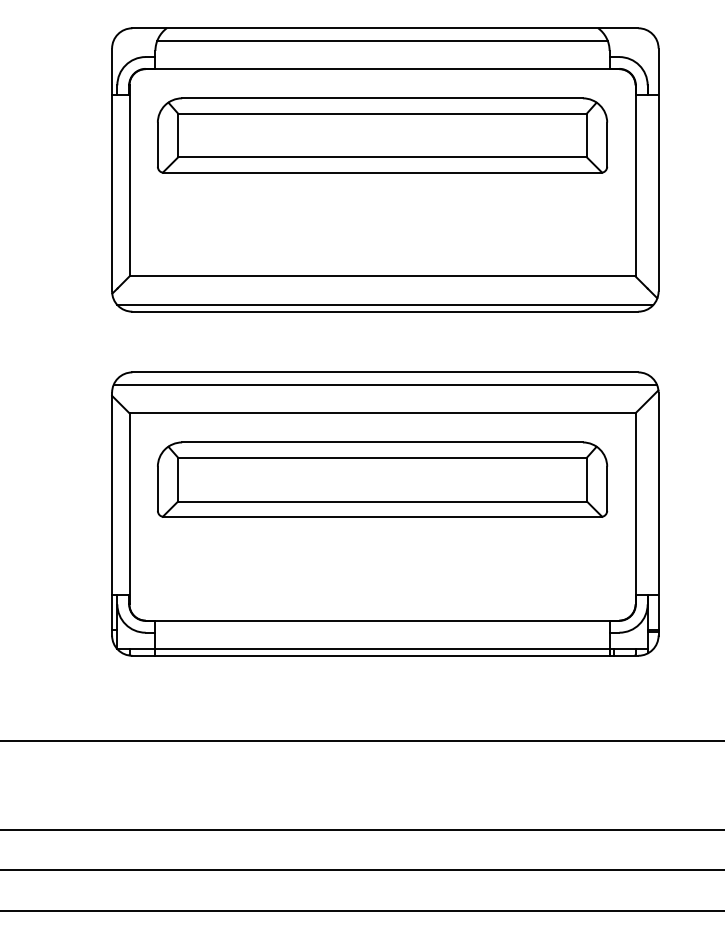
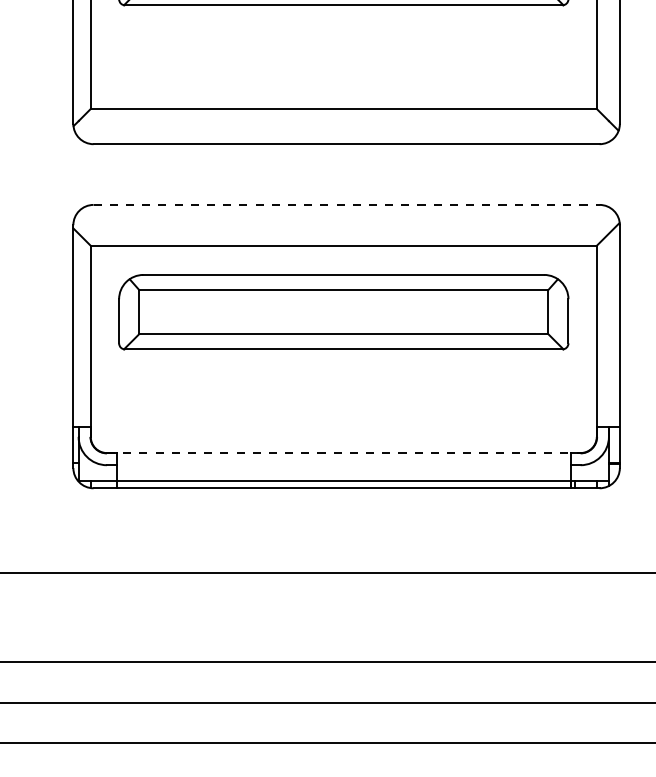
line: (385, 304) -> (346, 137), removed
line: (385, 372) -> (346, 205), solid -> dashed
line: (385, 384) -> (346, 217), removed
line: (382, 620) -> (343, 453), solid -> dashed

